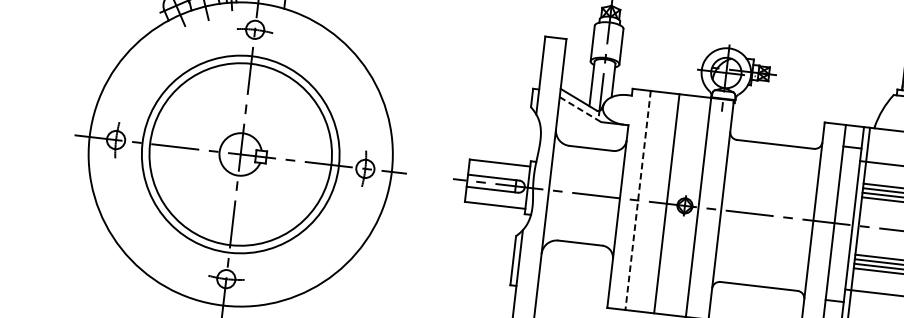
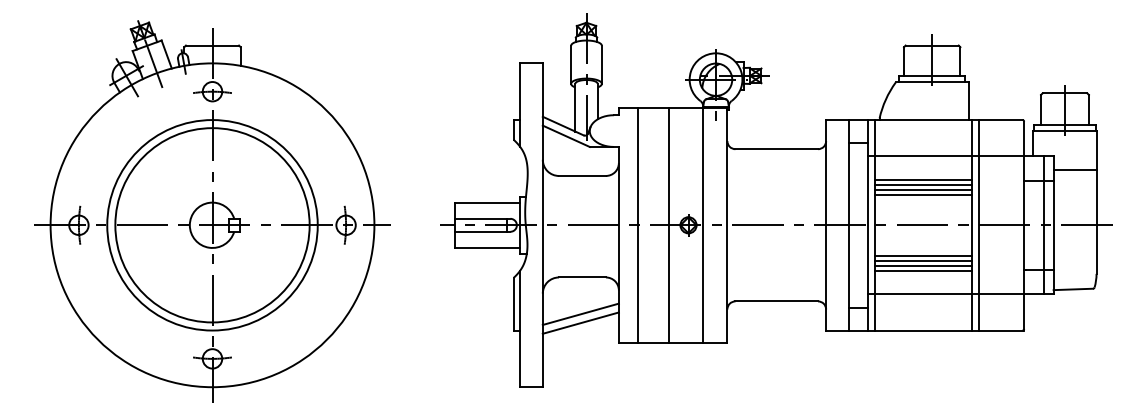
line: (580, 109) -> (566, 136), dashed -> solid
line: (638, 200) -> (638, 225), dashed -> solid
line: (574, 276) -> (580, 313), added
line: (573, 284) -> (580, 322), added

